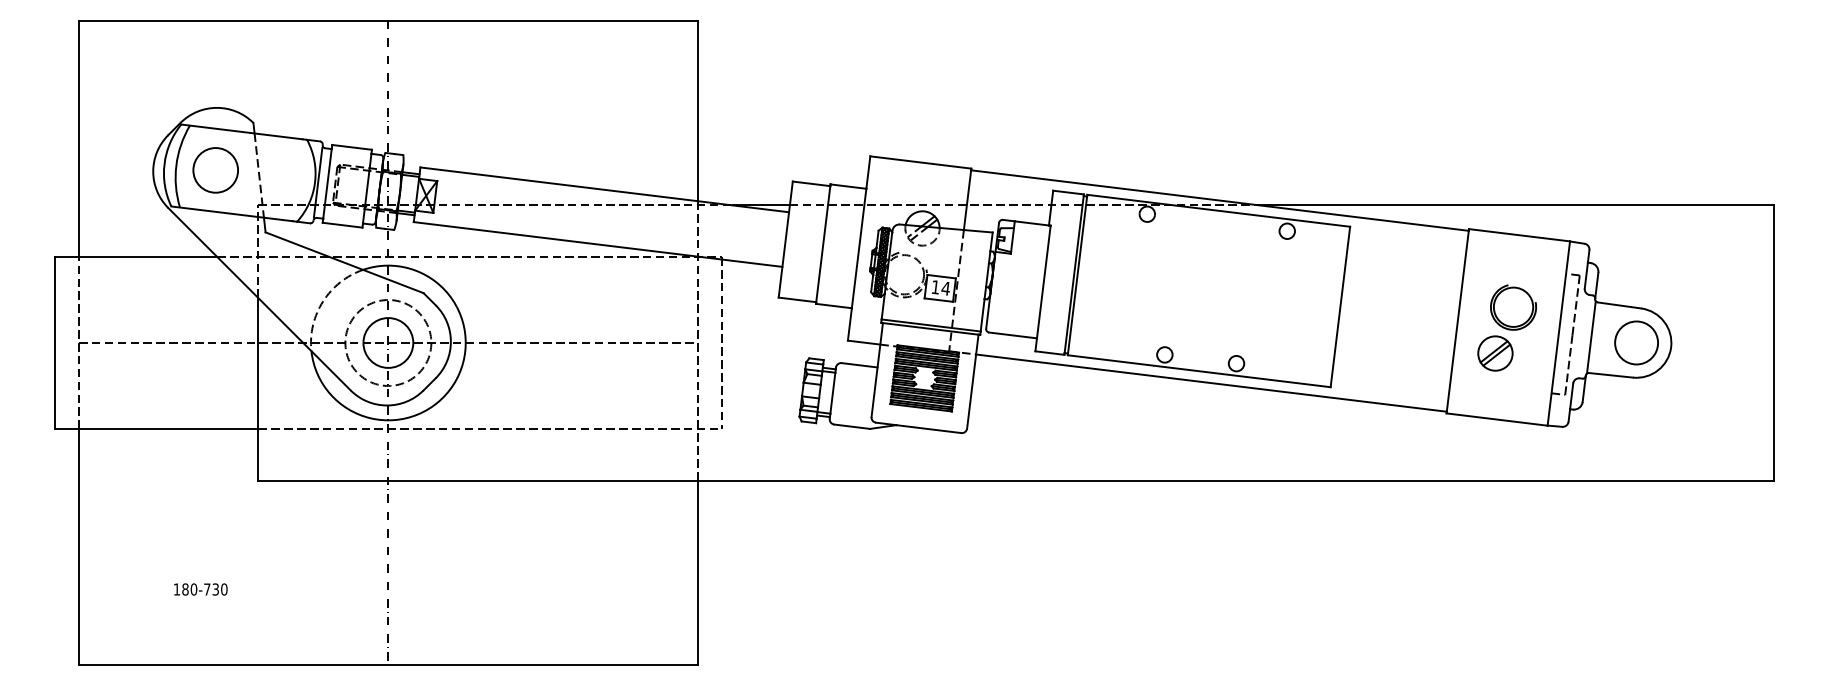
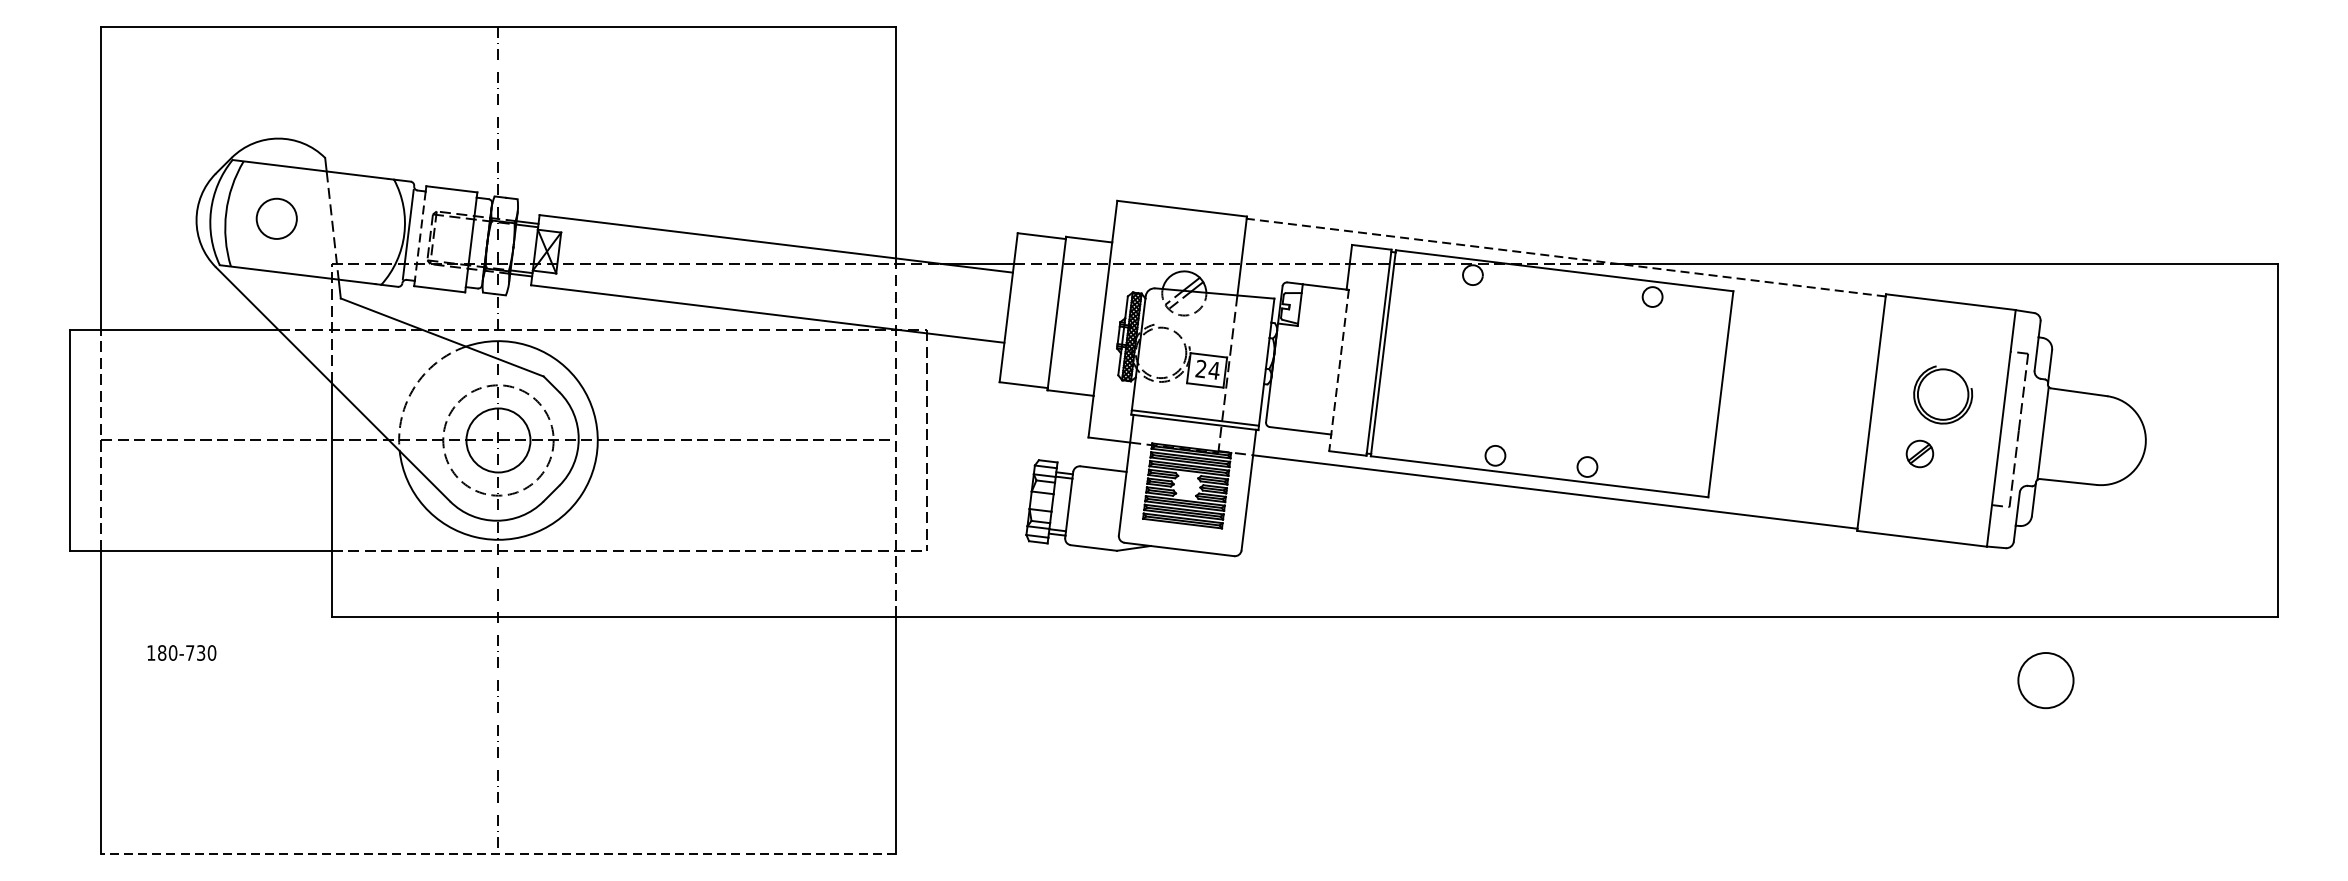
circle: (215, 170) -> (276, 219), size x0.7
line: (327, 184) -> (420, 236), solid -> dashed
line: (1219, 200) -> (1565, 257), solid -> dashed
text: (935, 286) -> (1200, 367), 14 -> 24
line: (1042, 289) -> (1338, 371), solid -> dashed
circle: (1636, 342) -> (2045, 679), moved
part: (1495, 353) -> (1920, 453), size x0.6
text: (200, 589) -> (181, 653), moved
line: (387, 665) -> (497, 854), solid -> dashed

